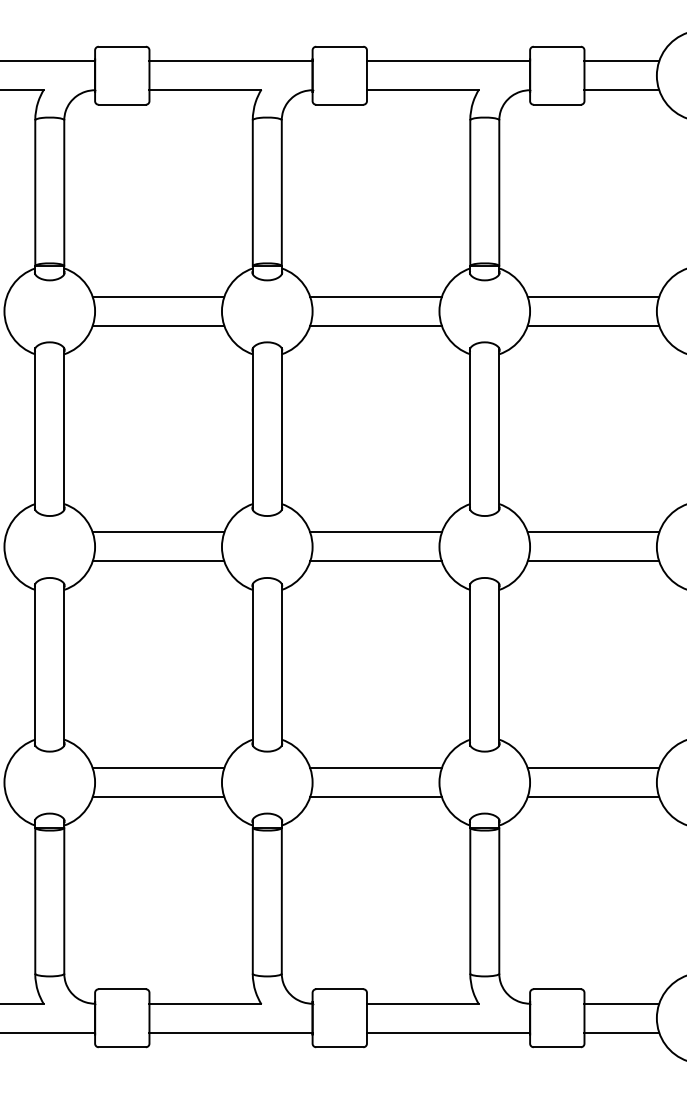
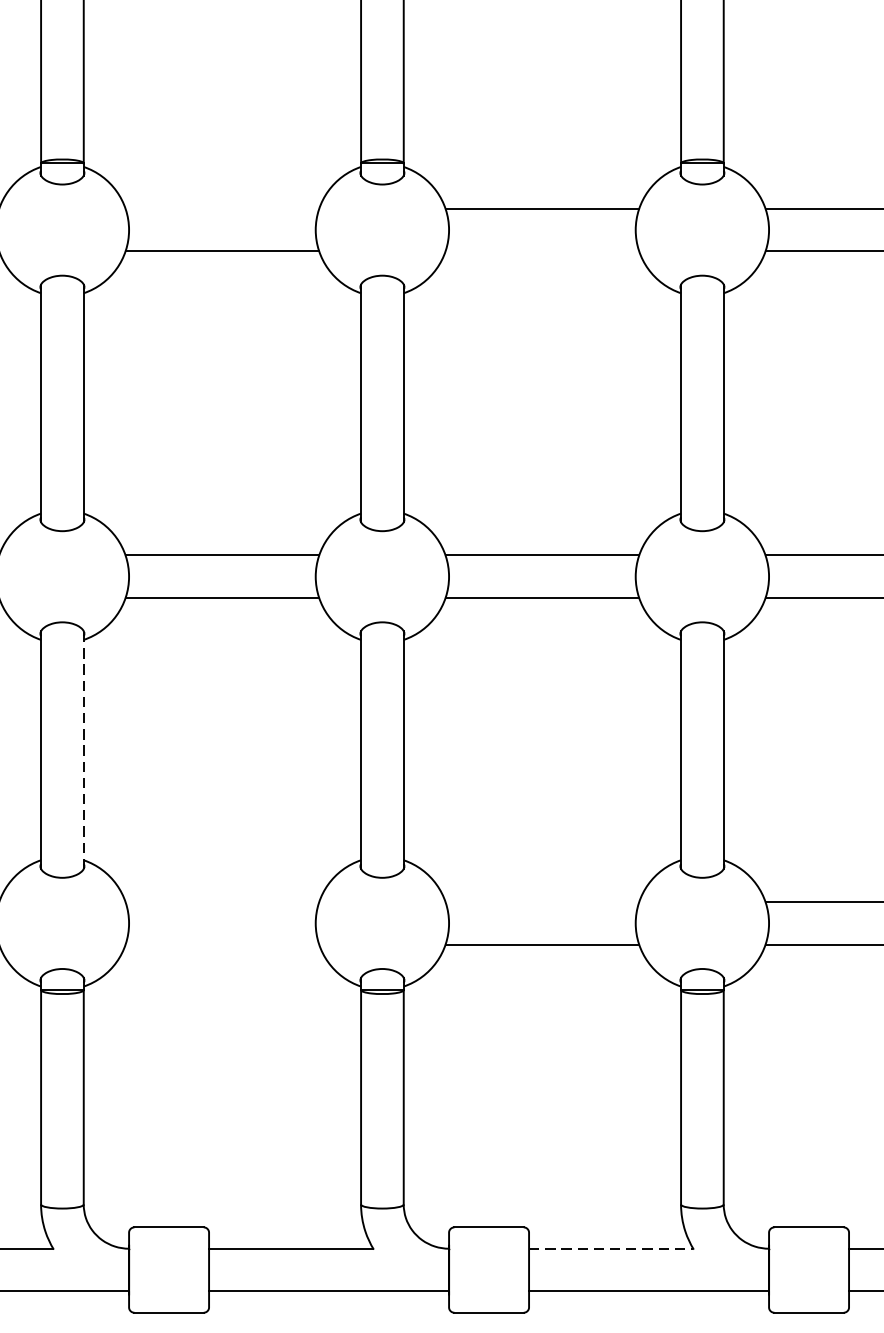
line: (158, 296) -> (222, 208), removed
line: (375, 325) -> (541, 250), removed
line: (64, 664) -> (84, 749), solid -> dashed
line: (158, 768) -> (222, 902), removed
line: (375, 768) -> (541, 902), removed
line: (158, 797) -> (222, 945), removed
line: (422, 1003) -> (610, 1248), solid -> dashed

